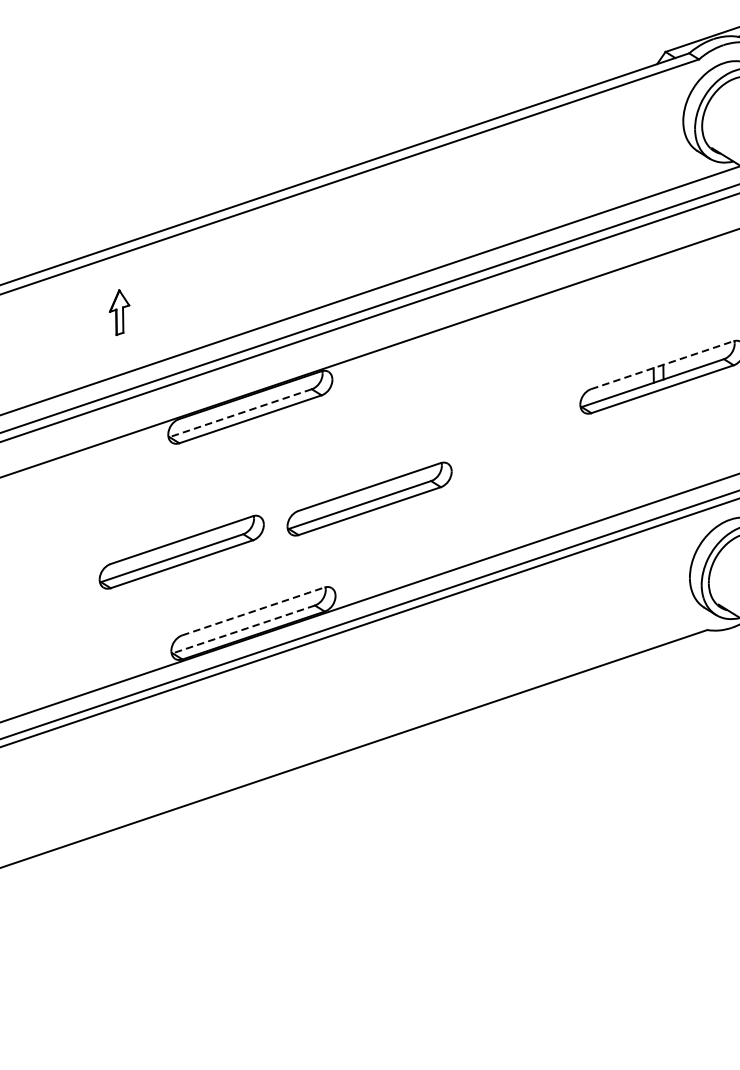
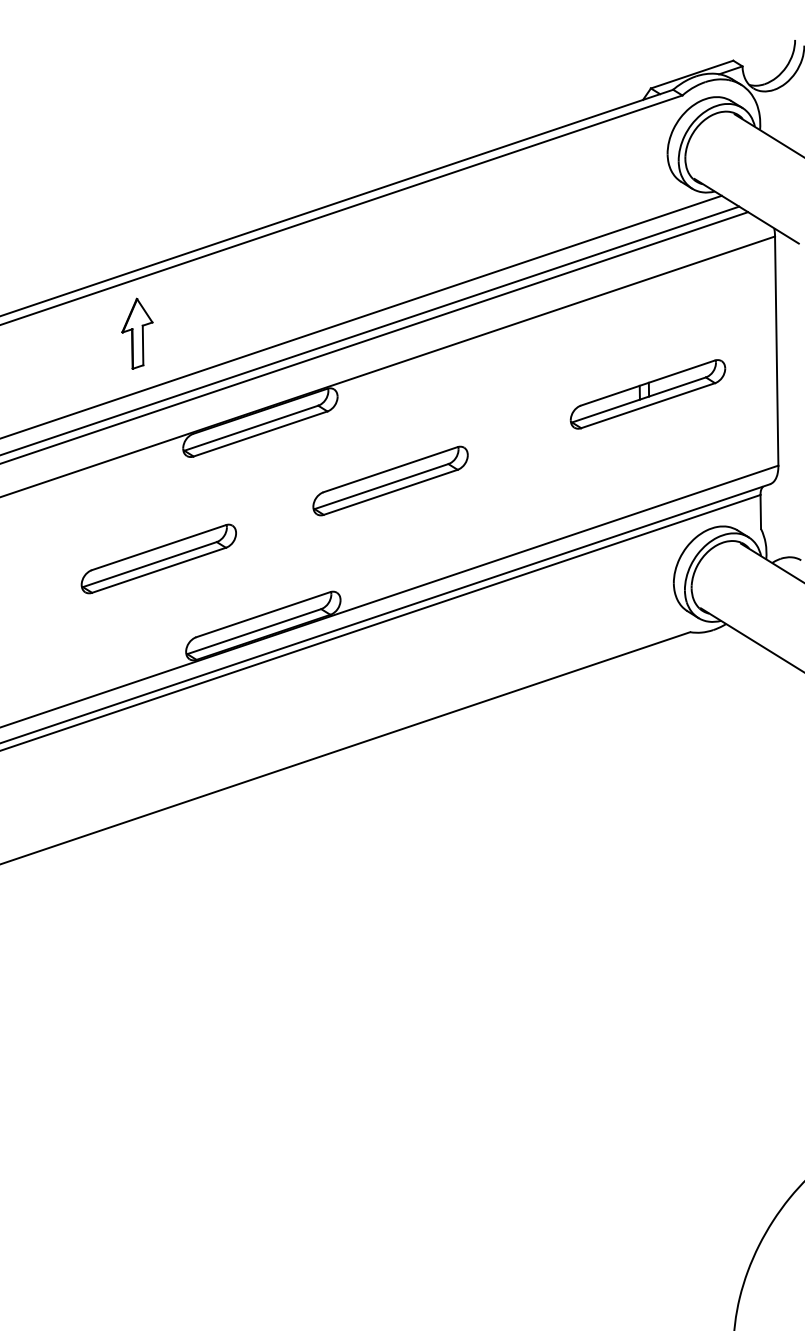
part: (119, 312) -> (137, 333), size x1.67
line: (661, 365) -> (647, 383), dashed -> solid
line: (240, 413) -> (251, 428), dashed -> solid
part: (369, 498) -> (390, 480), moved
part: (181, 551) -> (158, 558), moved
line: (253, 611) -> (263, 614), dashed -> solid
line: (244, 629) -> (254, 631), dashed -> solid

